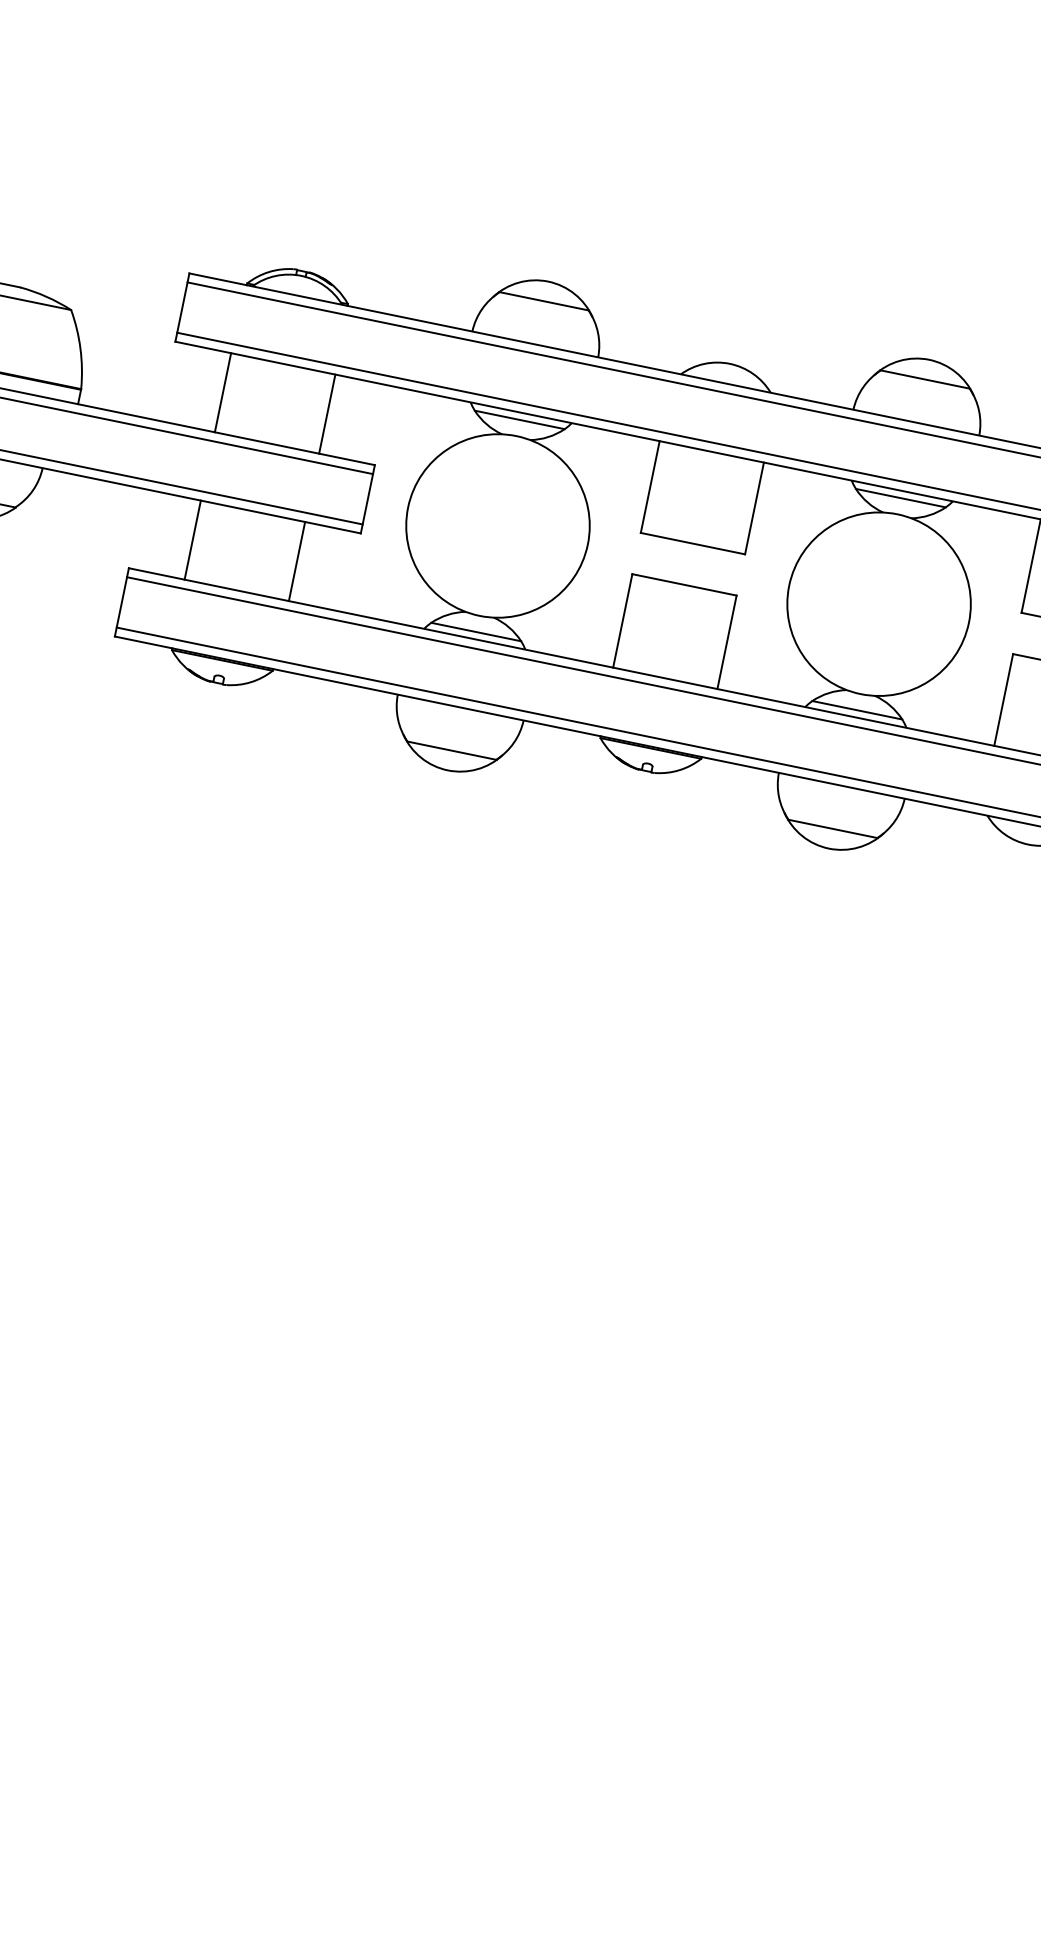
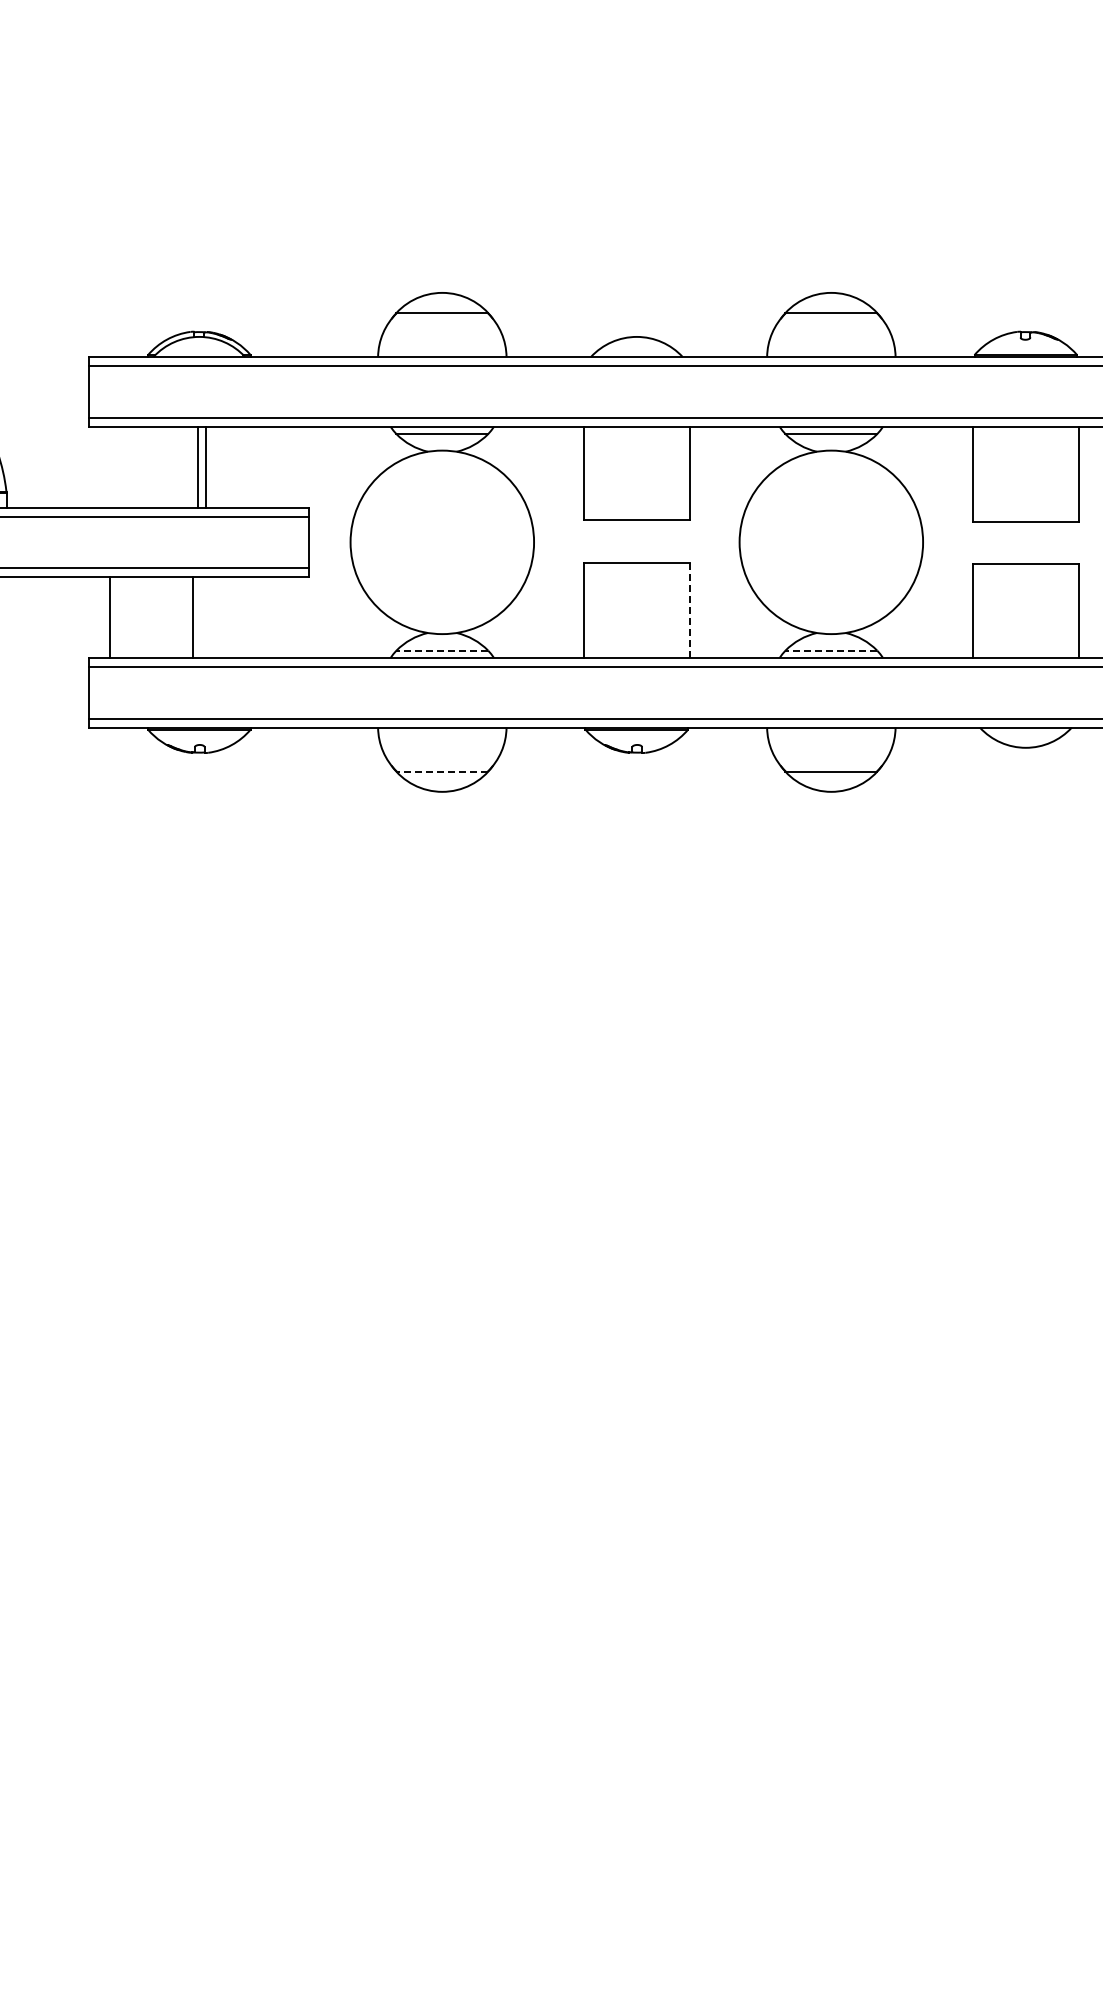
line: (223, 392) -> (198, 466), moved
line: (327, 413) -> (205, 466), moved
line: (193, 540) -> (110, 617), moved
line: (296, 561) -> (192, 617), moved
line: (476, 631) -> (442, 650), solid -> dashed
line: (727, 642) -> (690, 610), solid -> dashed
line: (857, 710) -> (831, 650), solid -> dashed
line: (452, 750) -> (442, 771), solid -> dashed

